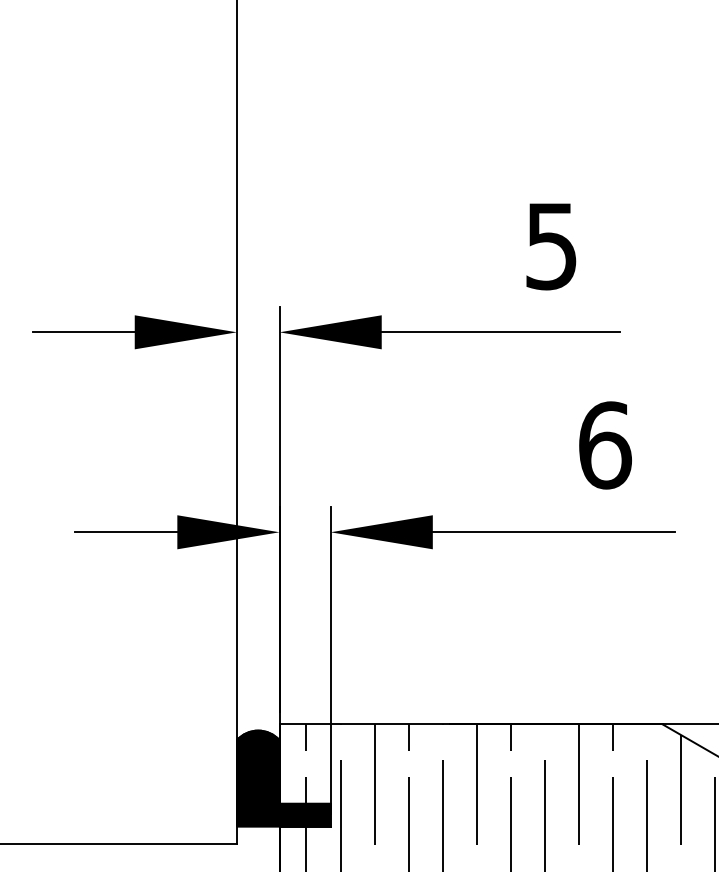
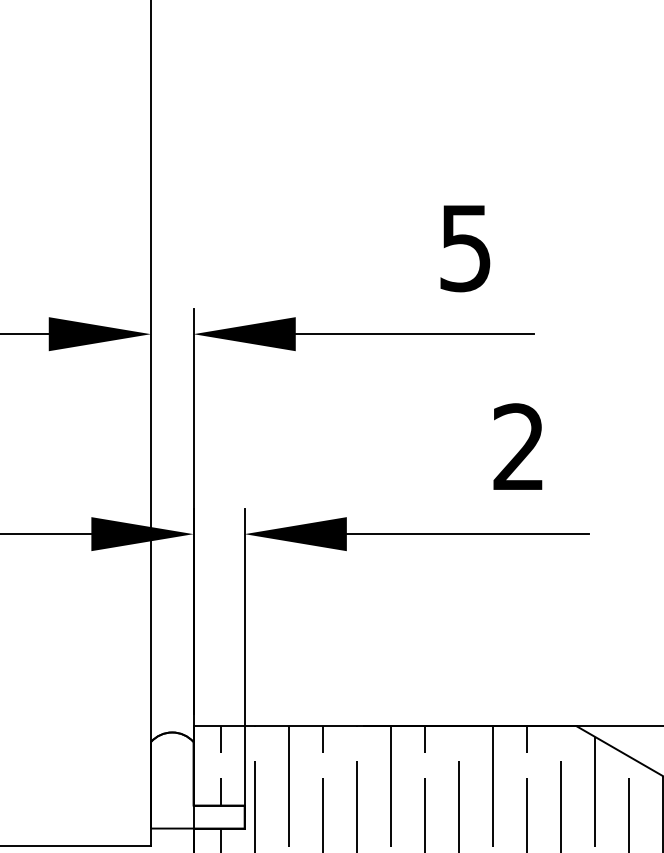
text: (605, 445) -> (519, 447), 6 -> 2
fill: (283, 778) -> (197, 780), removed

